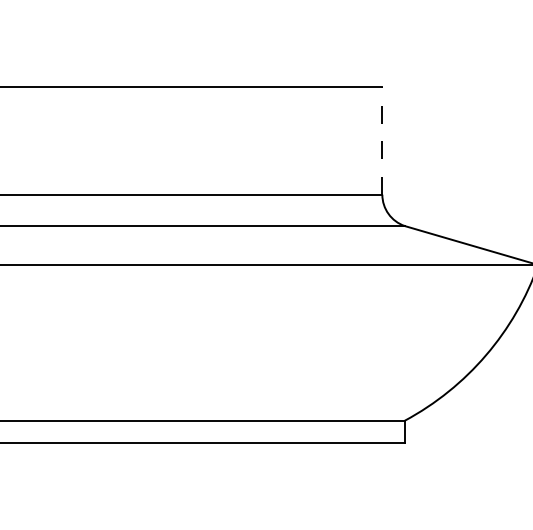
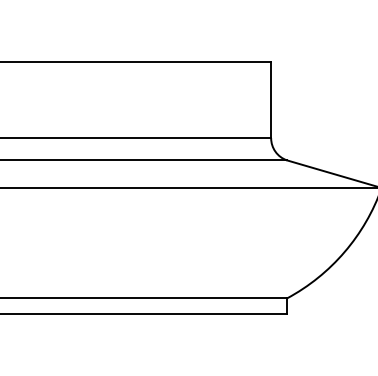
line: (382, 140) -> (271, 99), dashed -> solid

